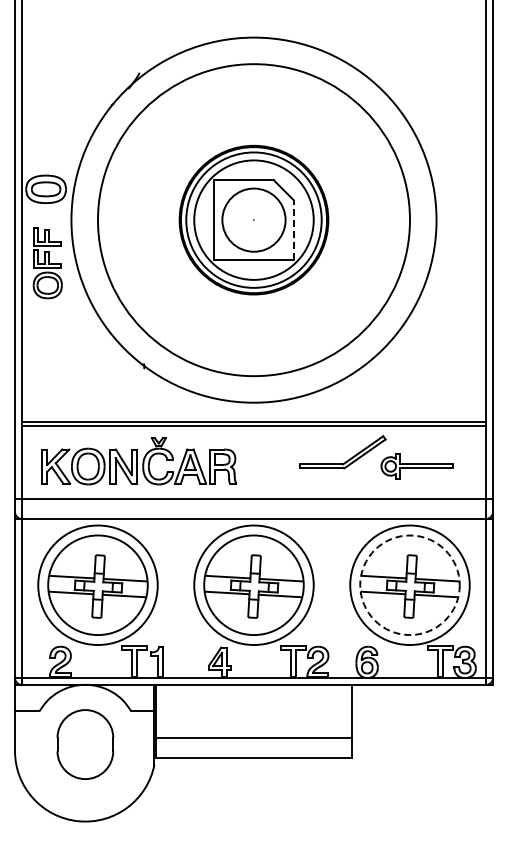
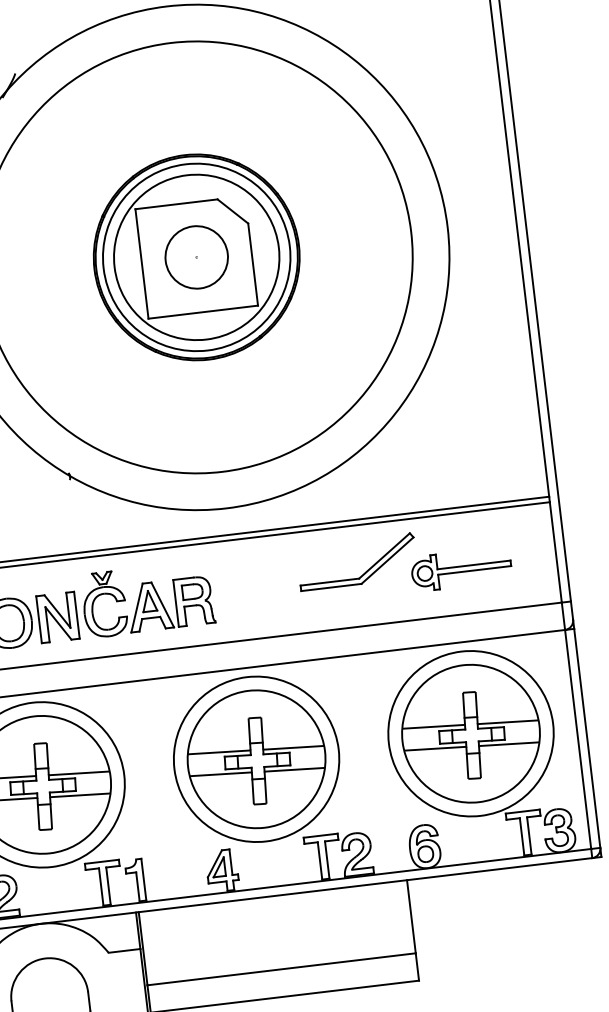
circle: (253, 219) -> (195, 256), size x0.71
line: (293, 230) -> (252, 265), dashed -> solid
circle: (409, 585) -> (470, 734), dashed -> solid

